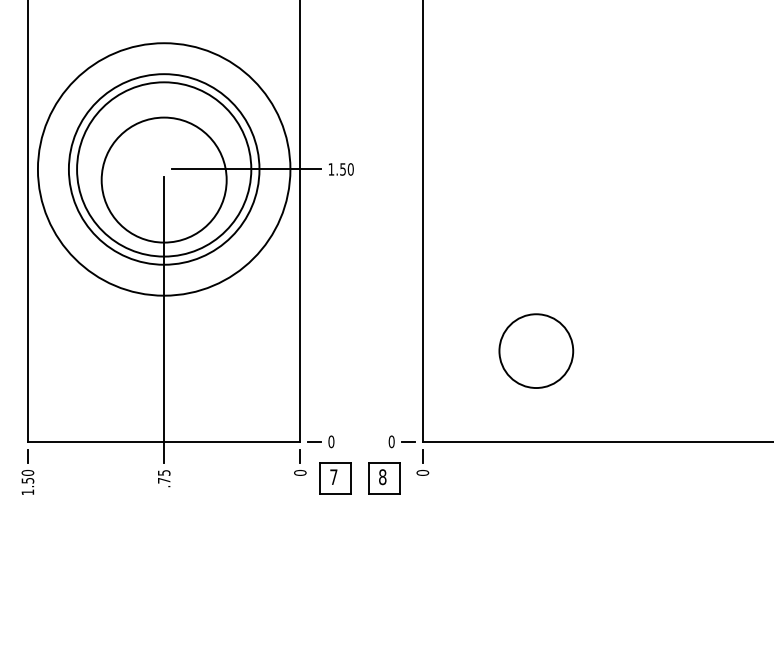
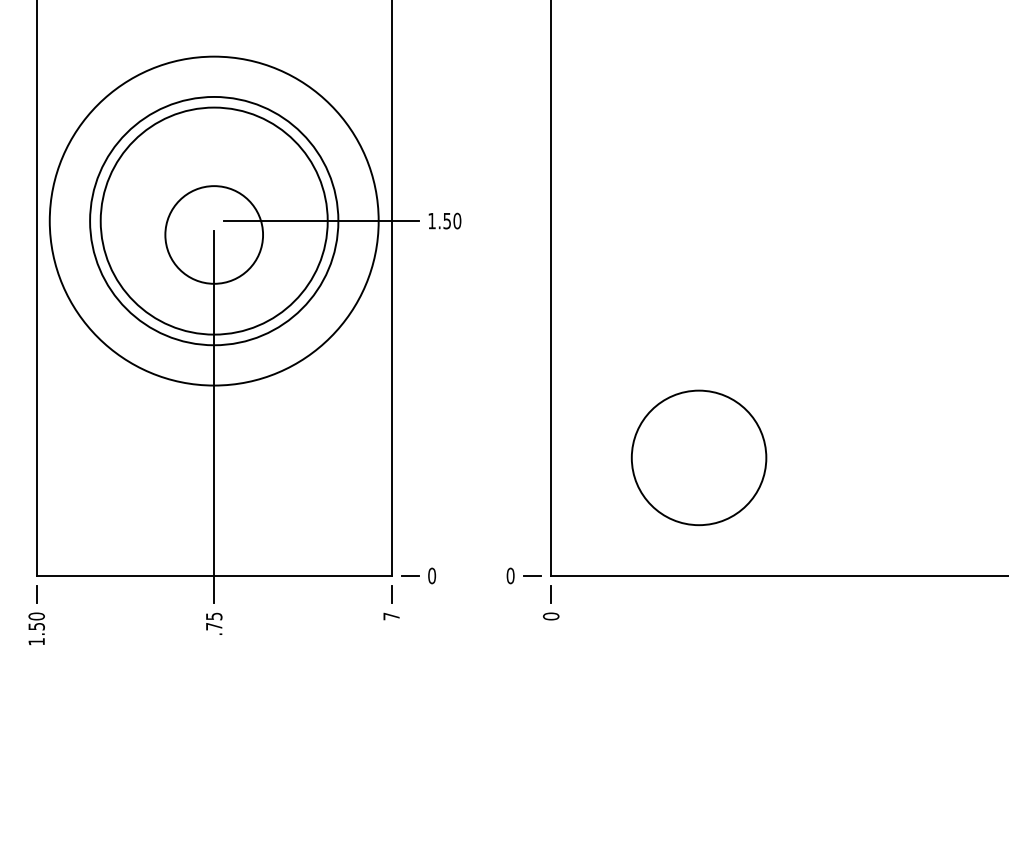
circle: (163, 179) -> (213, 234), size x0.6
circle: (535, 350) -> (698, 457), size x1.4
text: (300, 472) -> (391, 616), 0 -> 7
part: (335, 478) -> (437, 623), removed
part: (383, 478) -> (500, 623), removed

